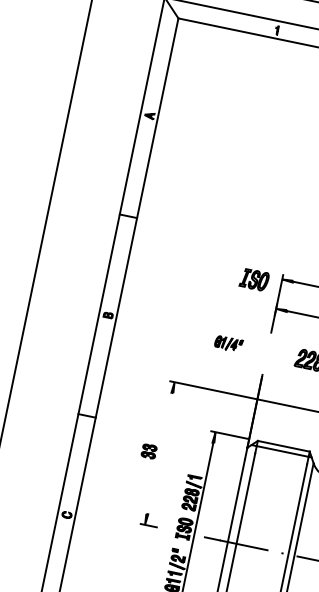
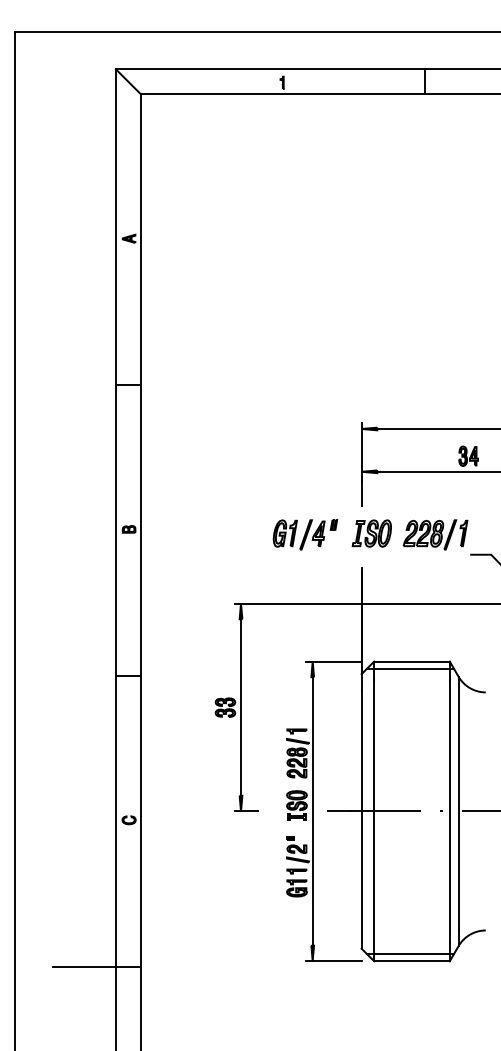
part: (254, 279) -> (371, 533), moved
part: (228, 343) -> (305, 534), size x1.67
line: (160, 453) -> (241, 707), added

